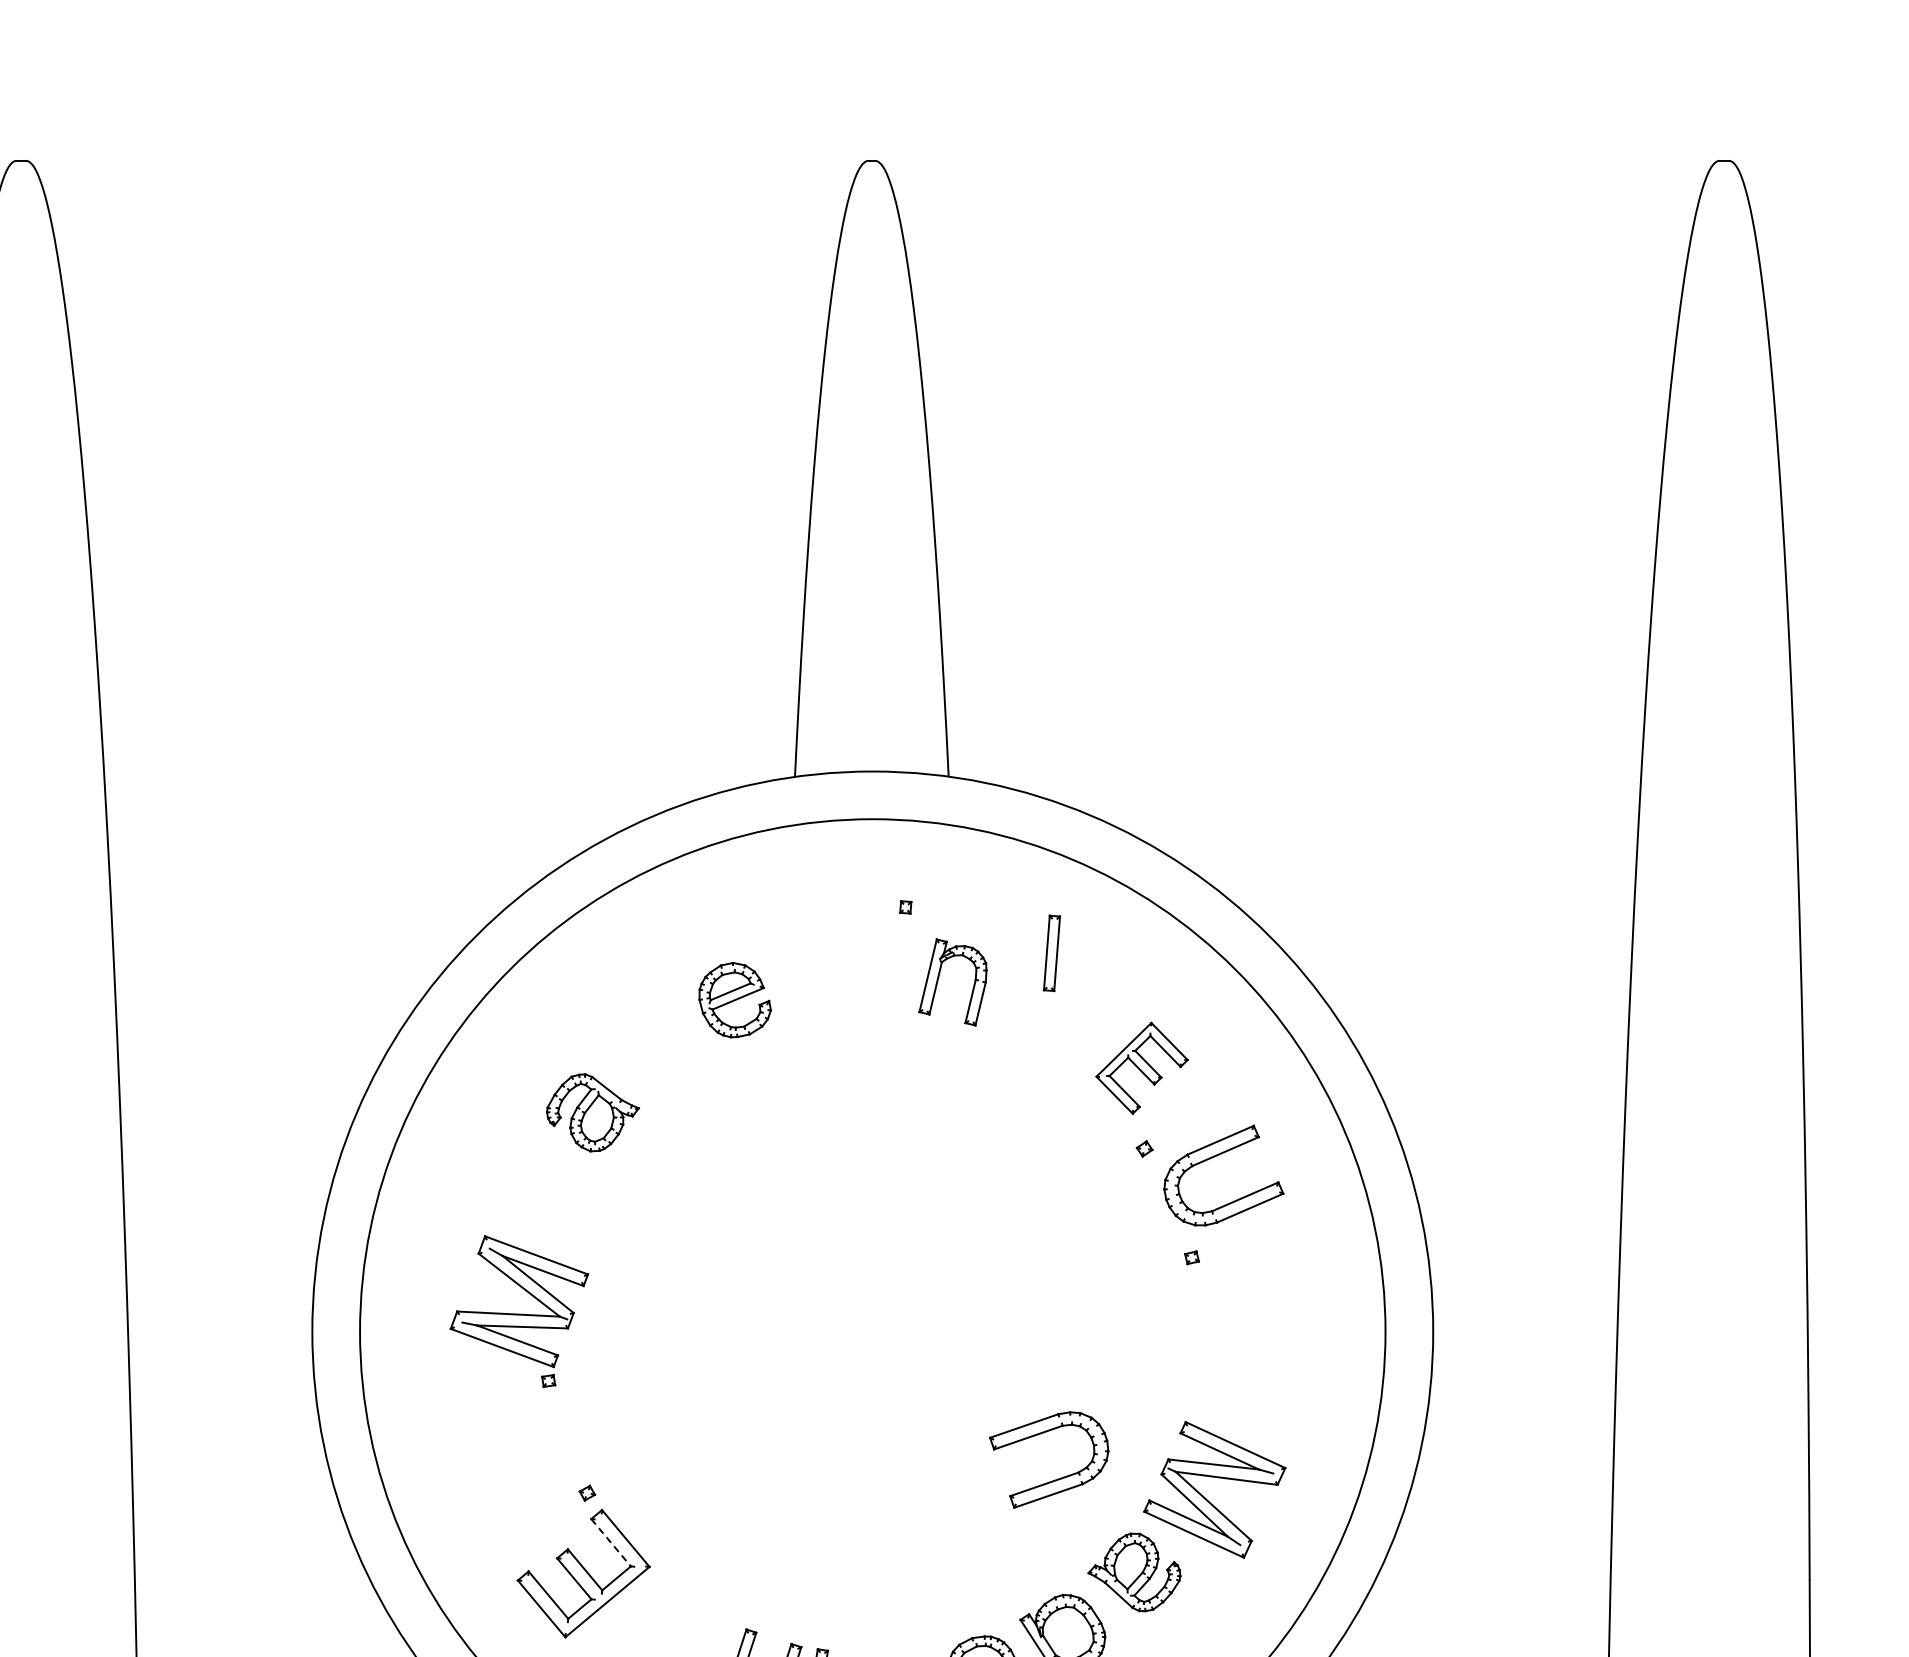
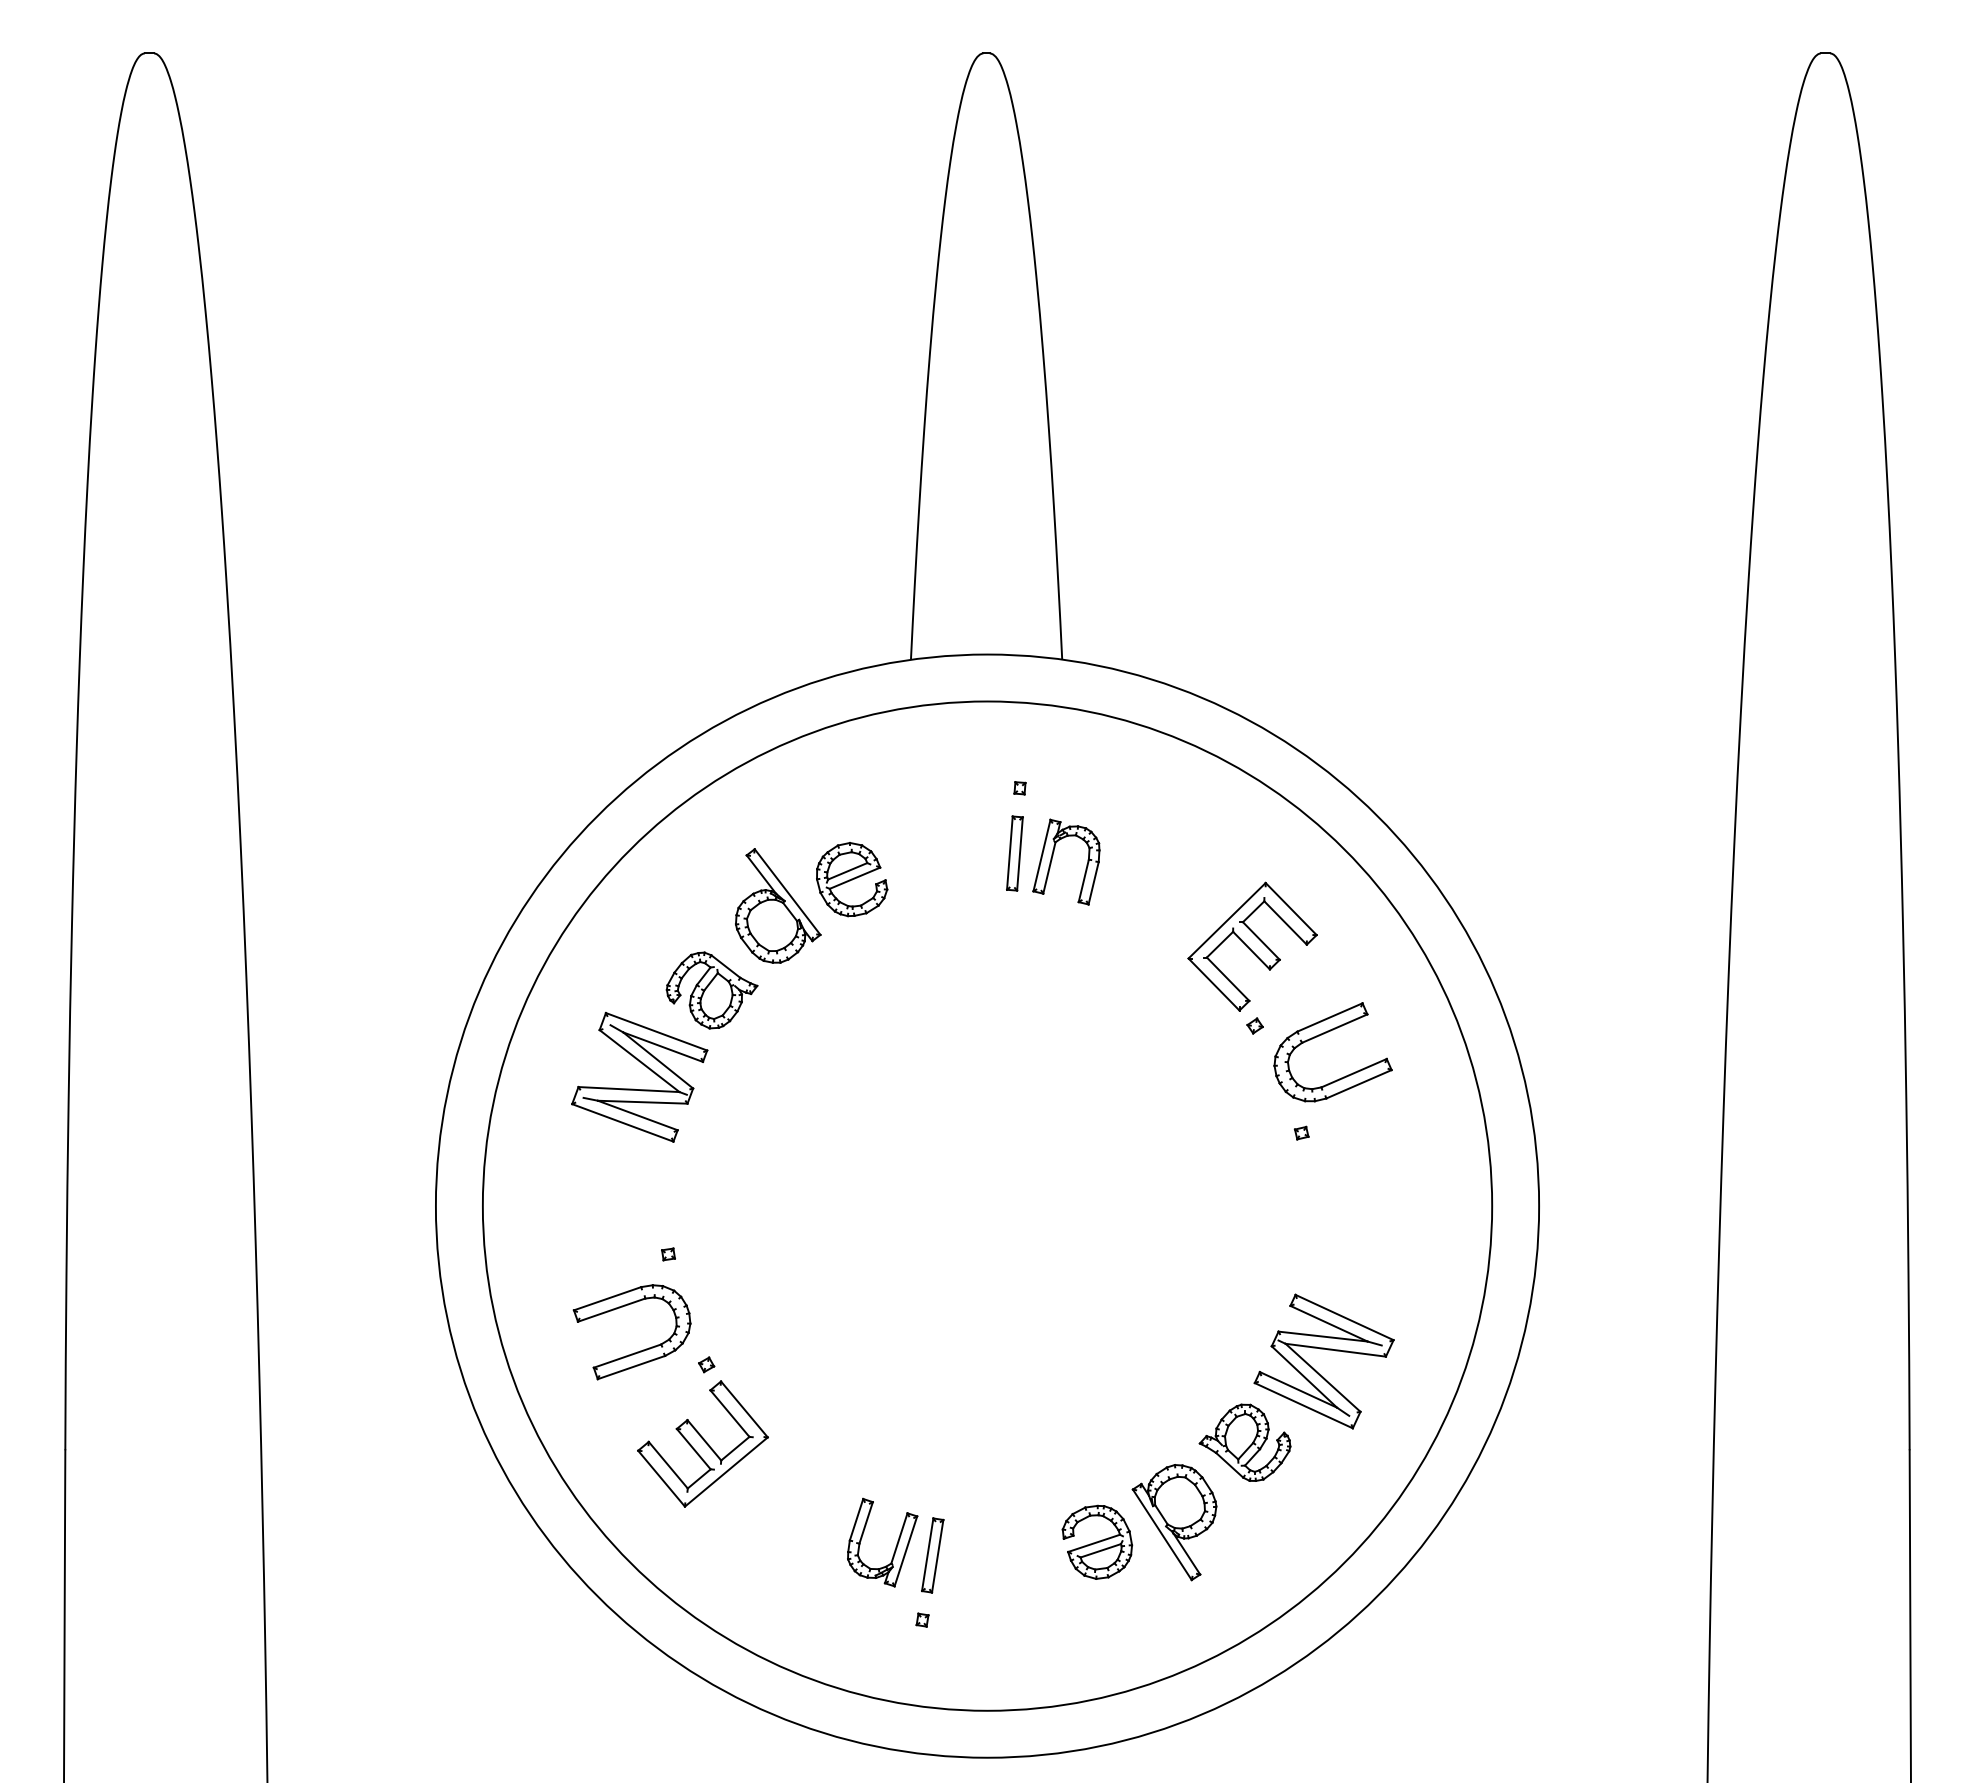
part: (1051, 953) -> (1014, 853), moved
part: (660, 1026) -> (778, 905), added
part: (1142, 1068) -> (1252, 946), size x1.43
part: (524, 1290) -> (644, 1066), moved
part: (1054, 1479) -> (637, 1351), moved
line: (611, 1542) -> (730, 1413), dashed -> solid

